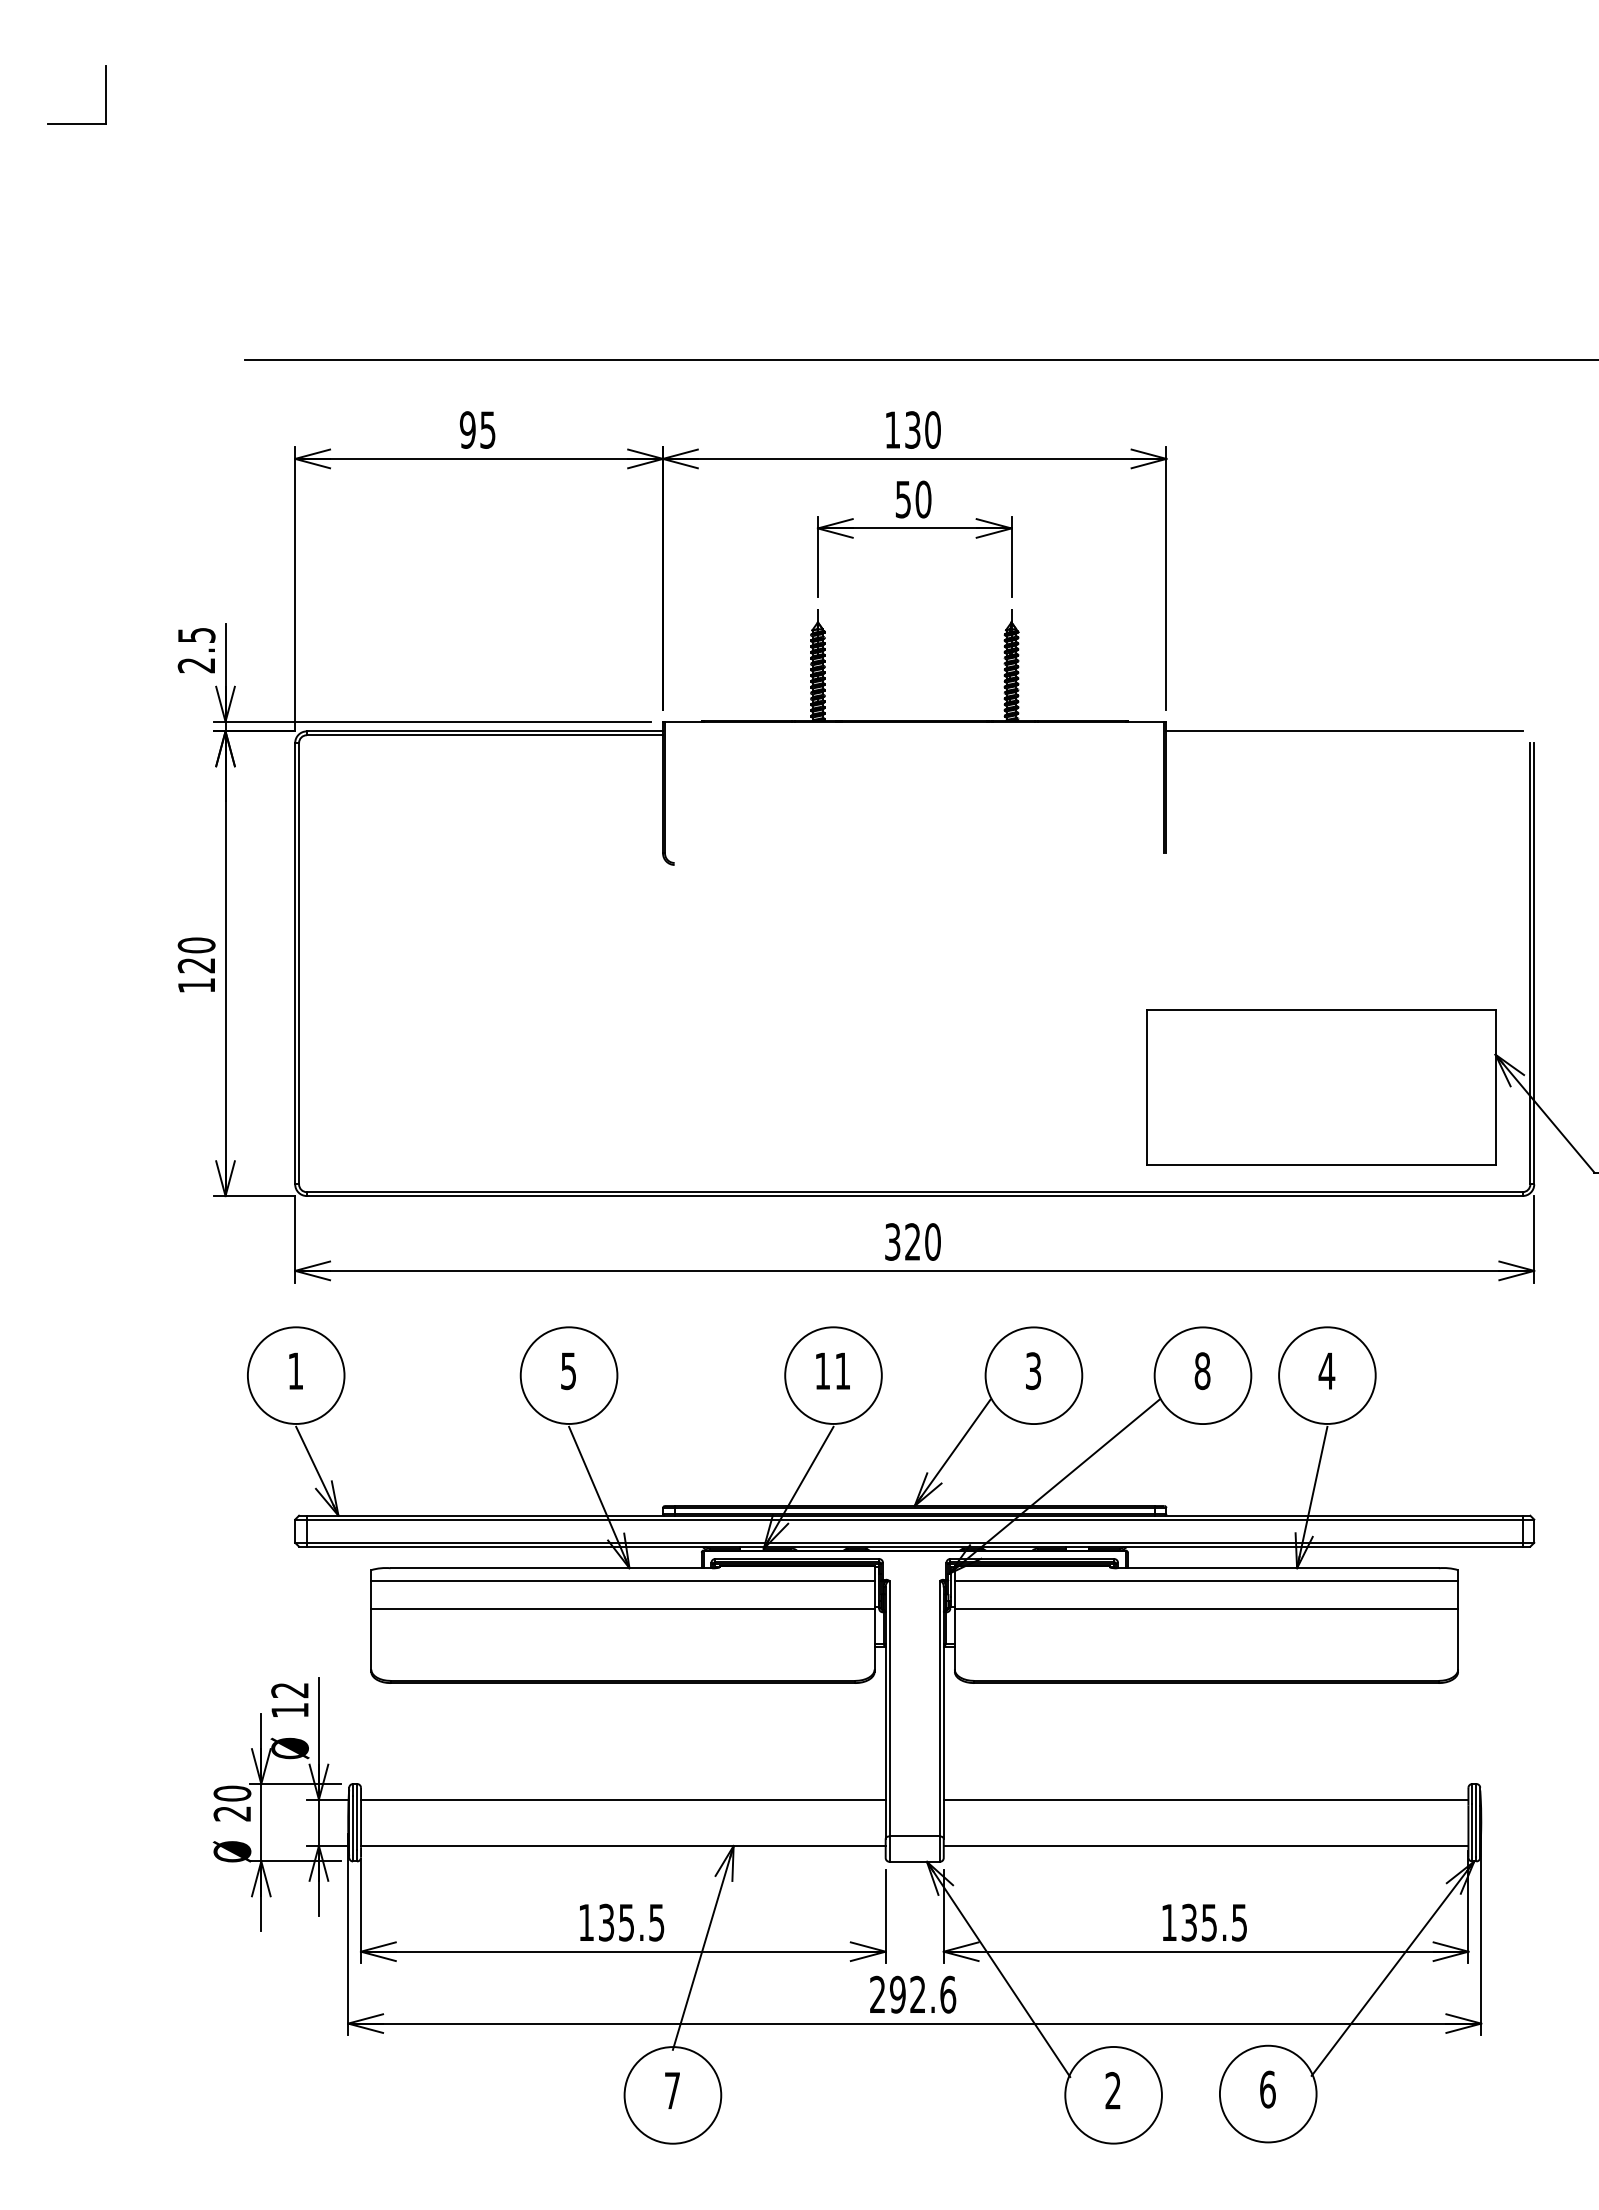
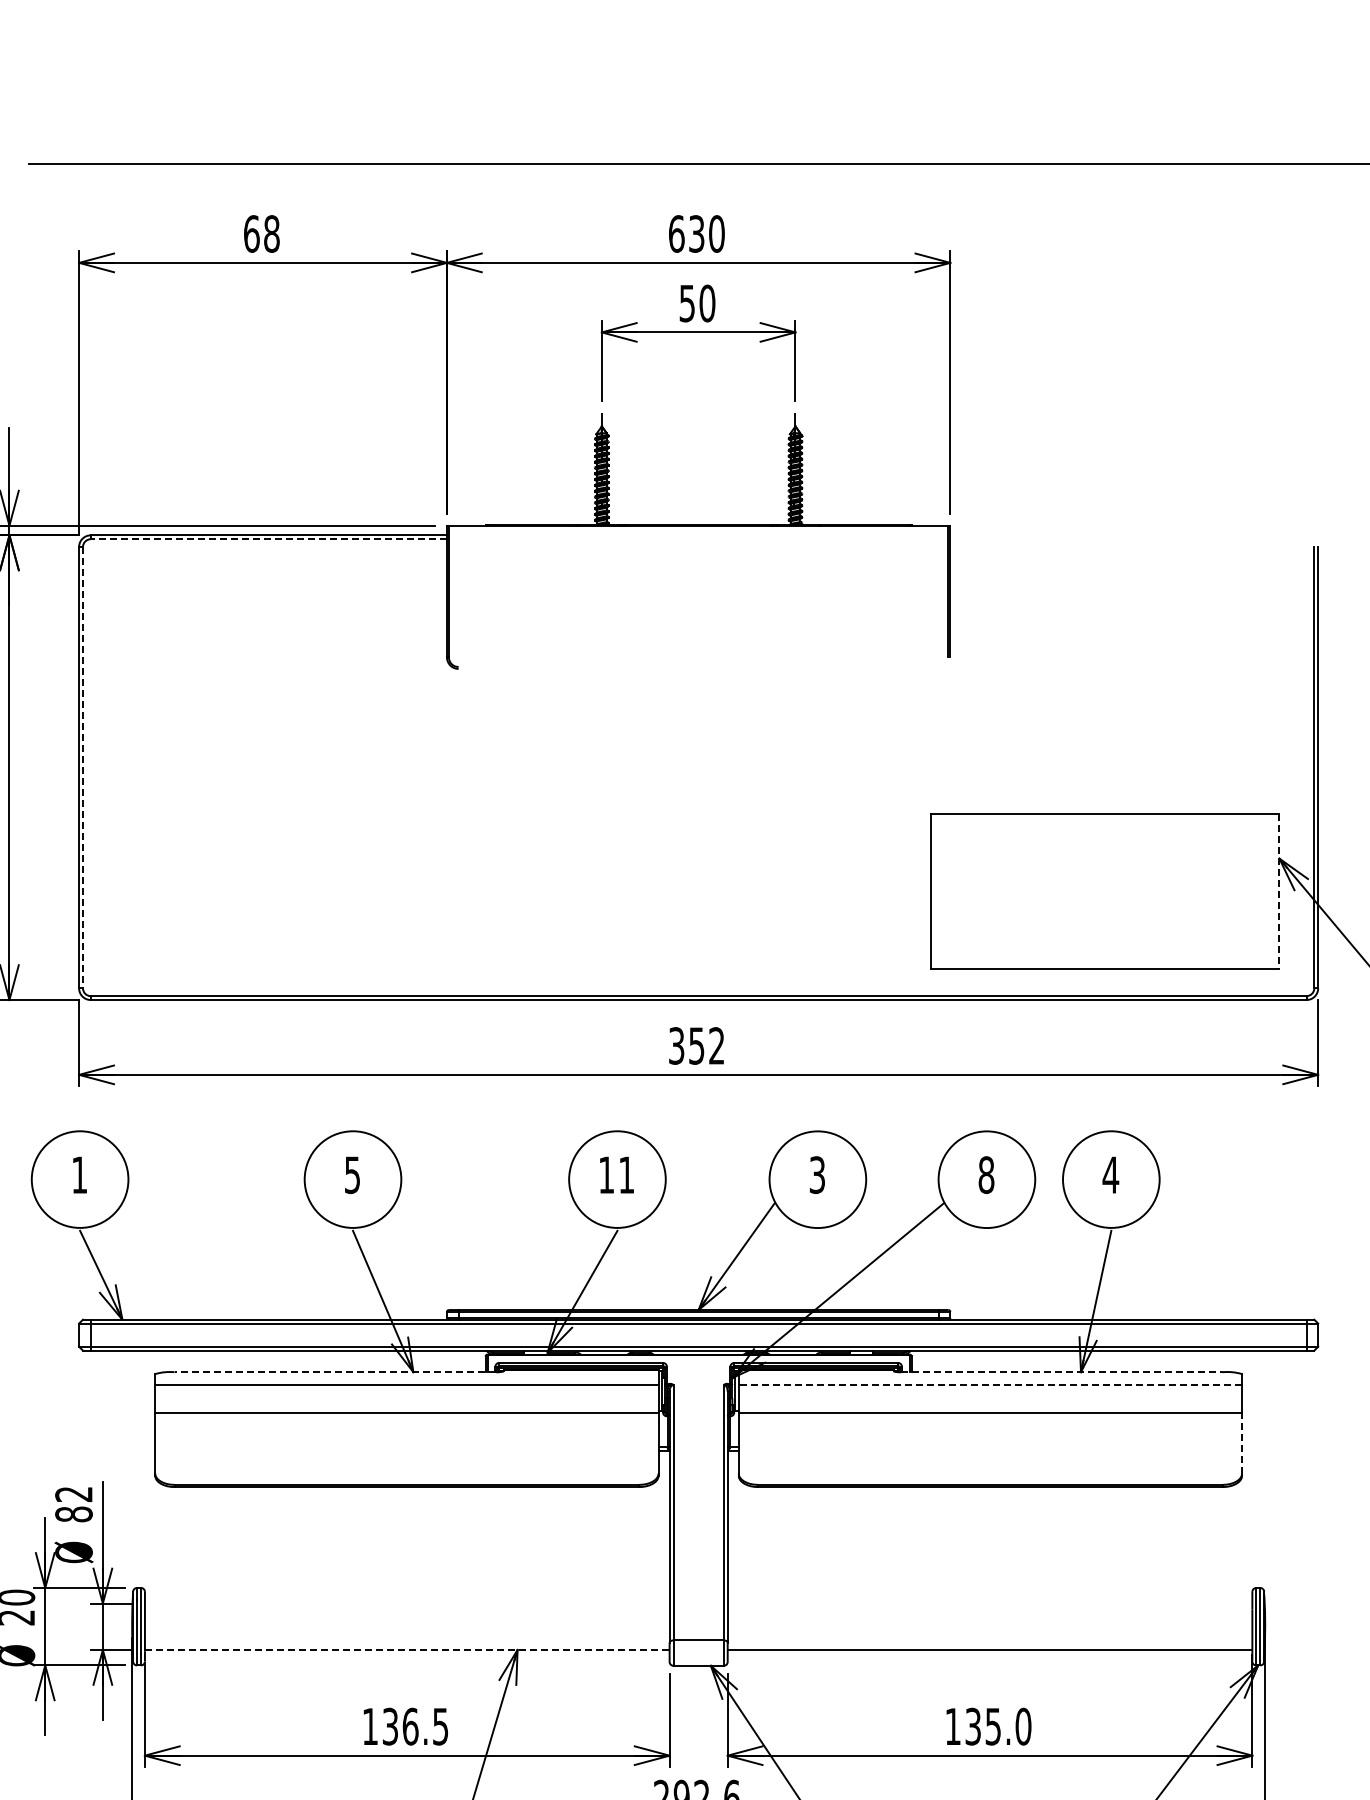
text: (477, 429) -> (261, 233), 95 -> 68
text: (892, 429) -> (676, 233), 130 -> 630
line: (1344, 731) -> (1128, 535), removed
line: (484, 735) -> (268, 539), solid -> dashed
line: (299, 963) -> (83, 767), solid -> dashed
line: (1495, 1088) -> (1279, 892), solid -> dashed
text: (922, 1241) -> (706, 1045), 320 -> 352
line: (551, 1568) -> (335, 1372), solid -> dashed
line: (1278, 1568) -> (1062, 1372), solid -> dashed
line: (1206, 1581) -> (990, 1385), solid -> dashed
line: (1458, 1638) -> (1242, 1442), solid -> dashed
text: (289, 1710) -> (73, 1514), 12 -> 82
line: (623, 1799) -> (407, 1603), removed
line: (1205, 1799) -> (989, 1603), removed
line: (623, 1845) -> (407, 1649), solid -> dashed
text: (626, 1922) -> (410, 1726), 135.5 -> 136.5
text: (1239, 1922) -> (1023, 1726), 135.5 -> 135.0

